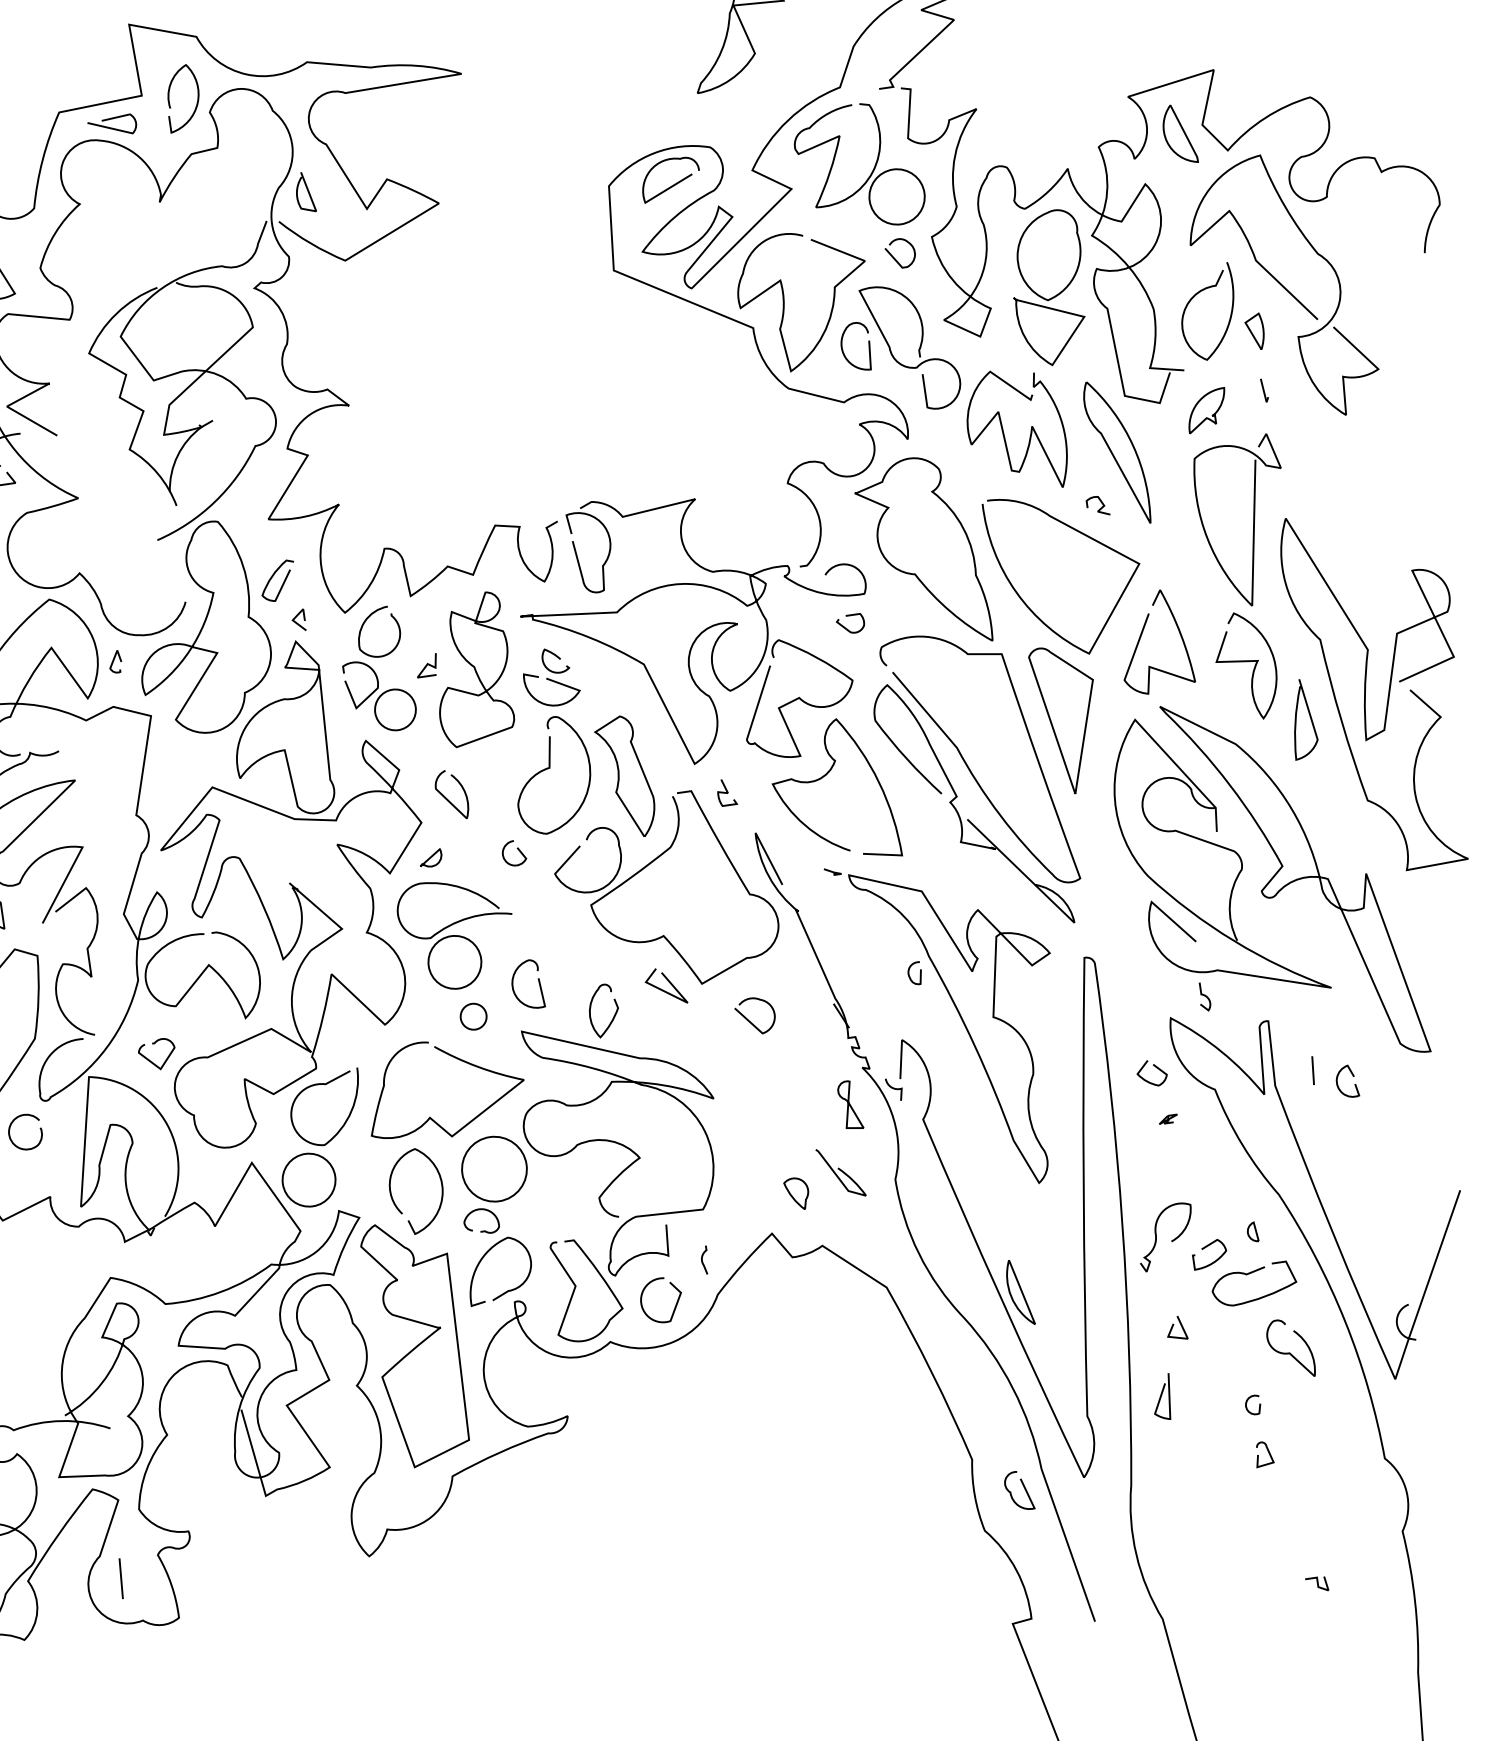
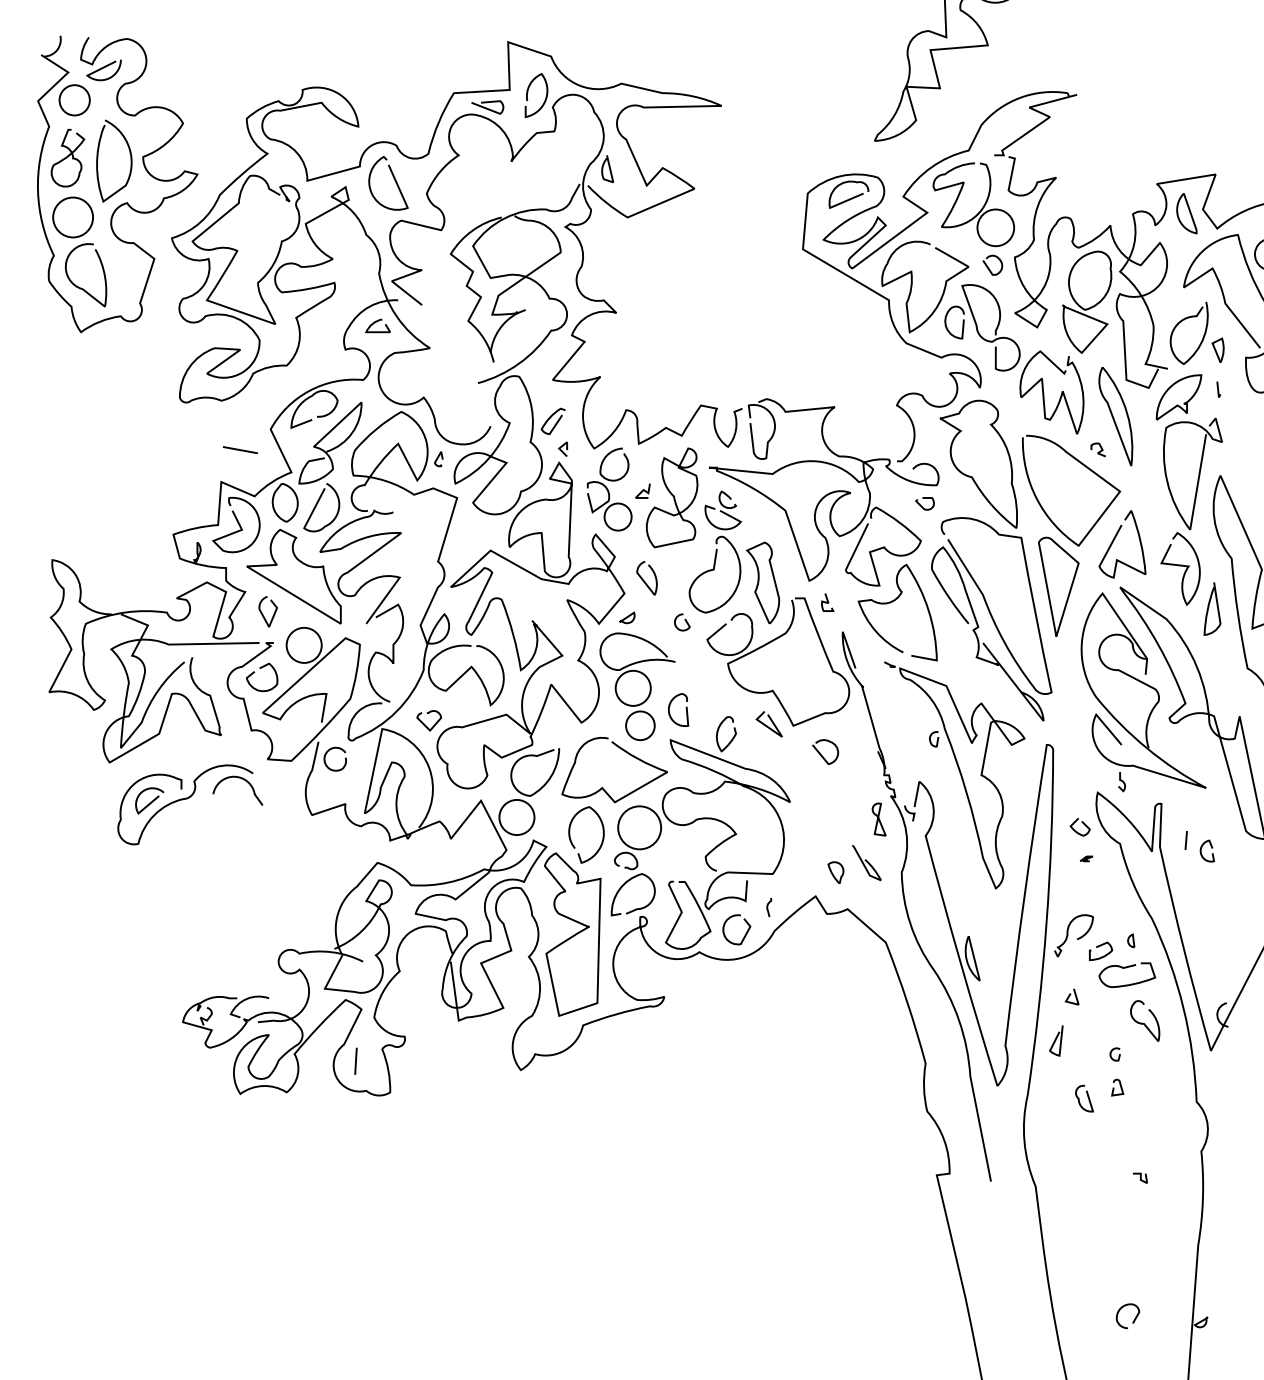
part: (1206, 410) -> (1178, 397), size x1.67
circle: (473, 1016) -> (640, 725), size x1.67
curve: (1023, 1488) -> (1087, 1097), moved

